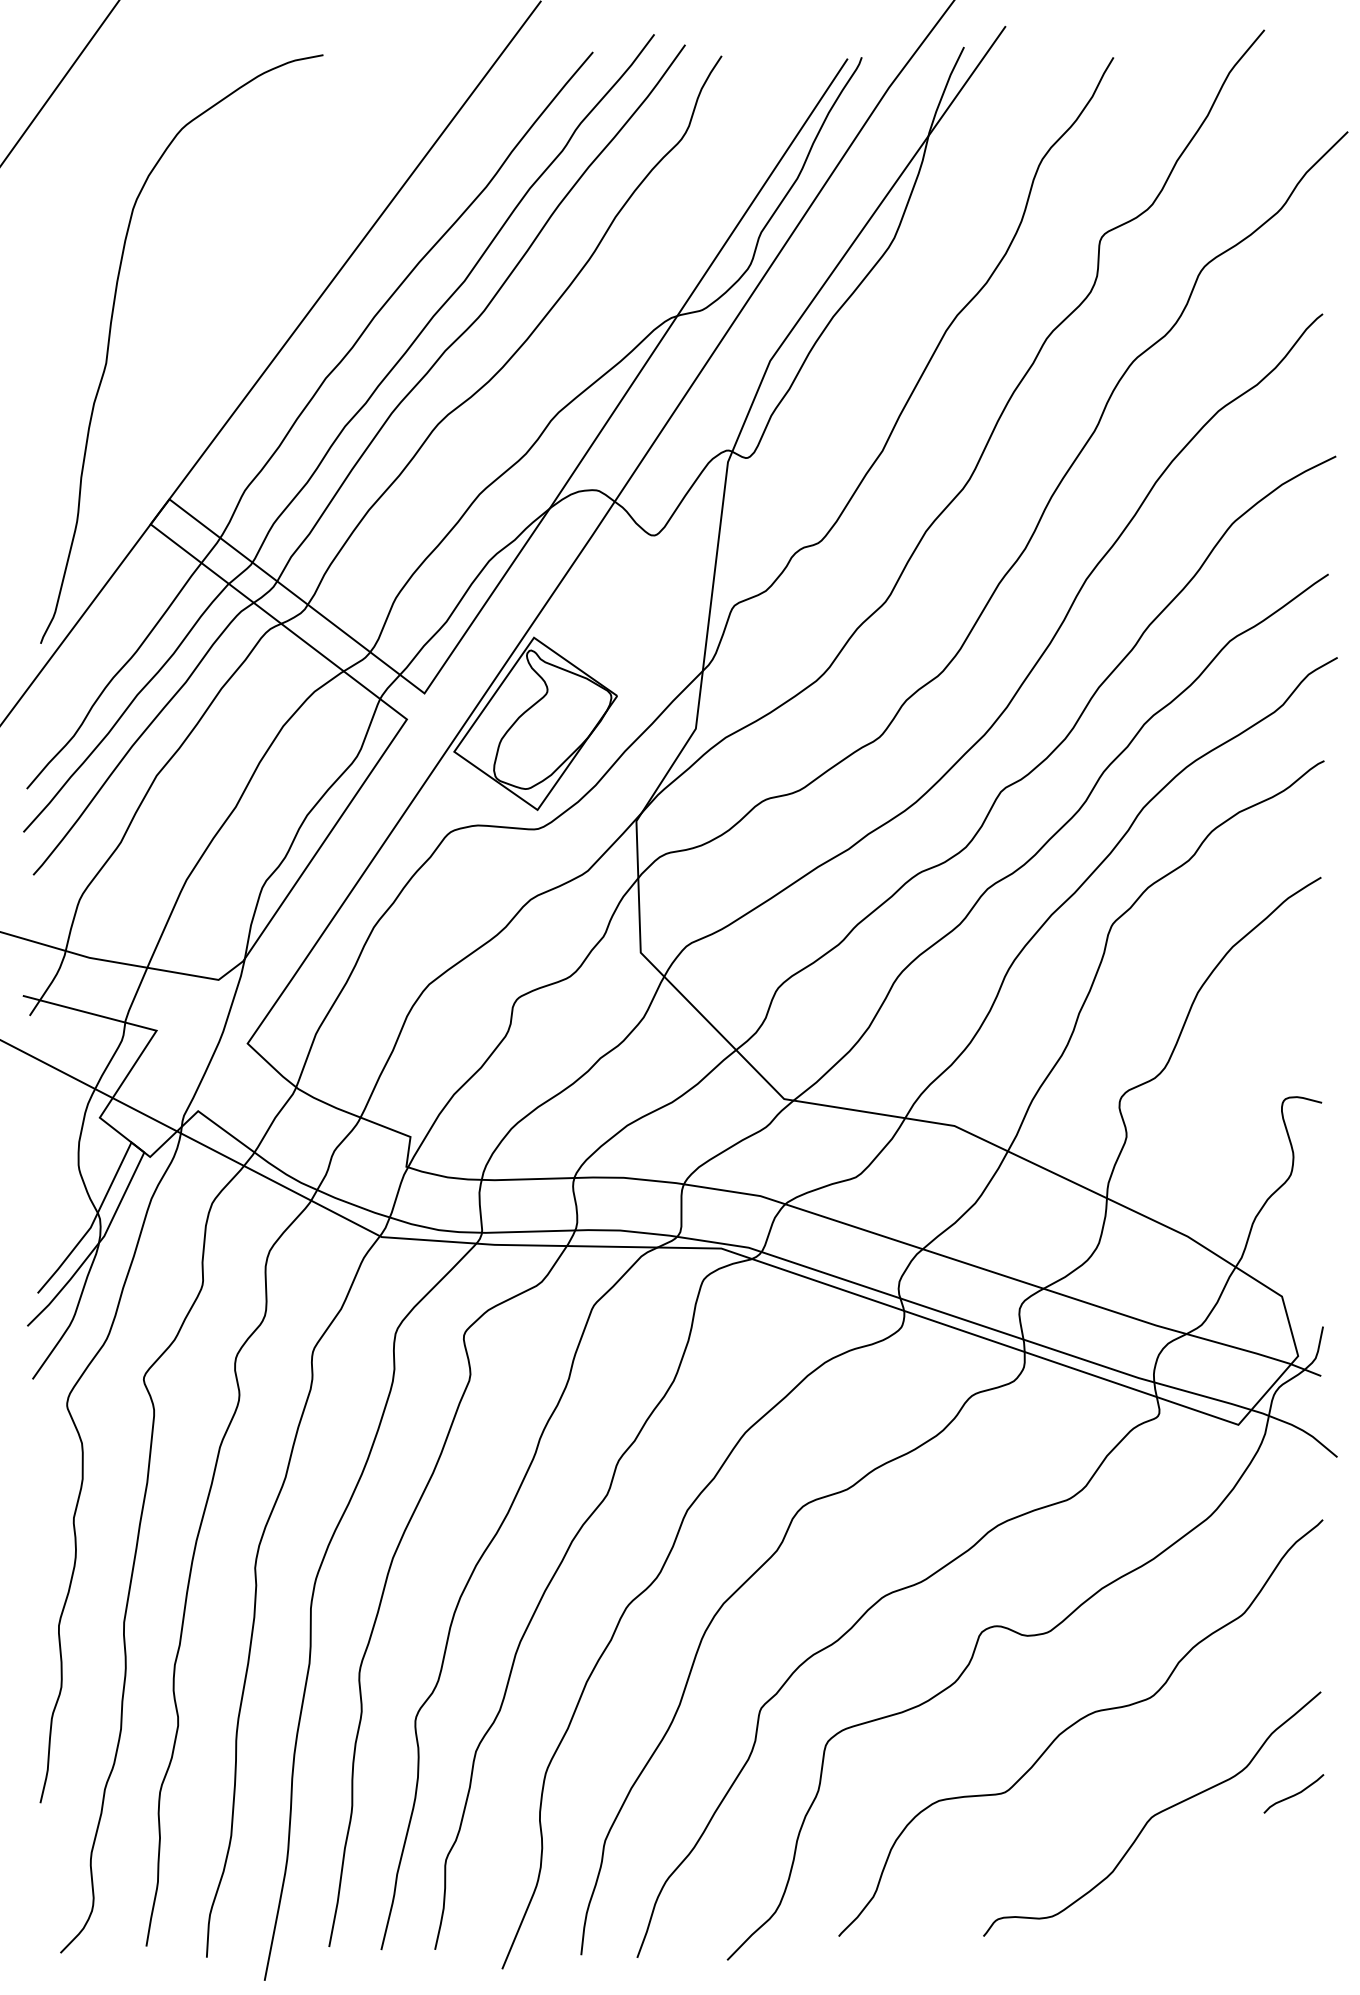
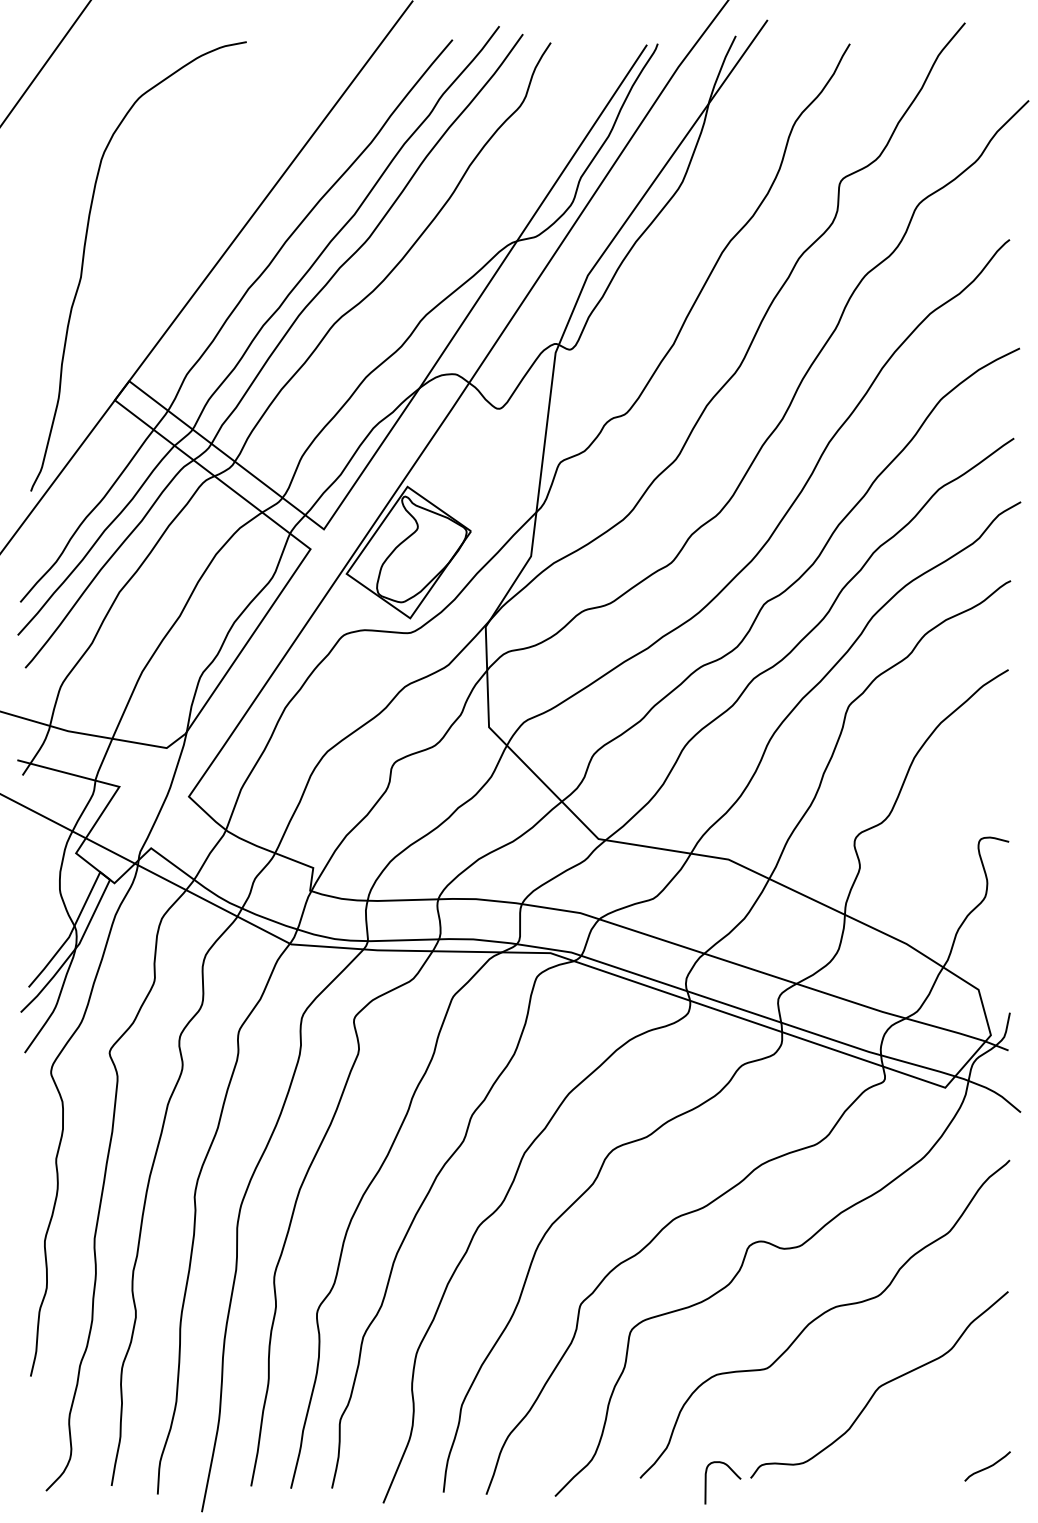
curve: (1293, 1793) -> (987, 1466), moved
curve: (959, 1928) -> (732, 1472), added

